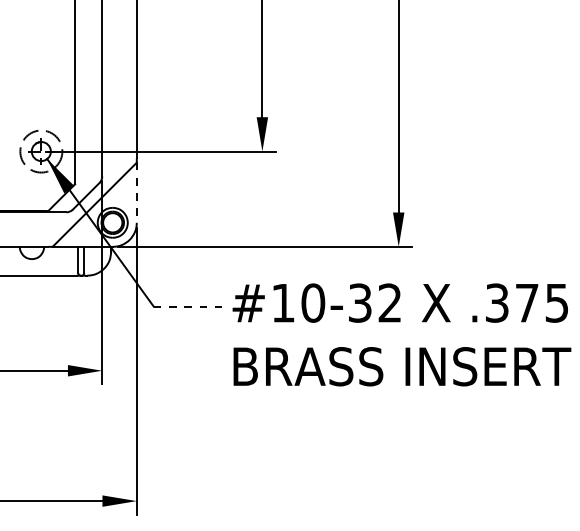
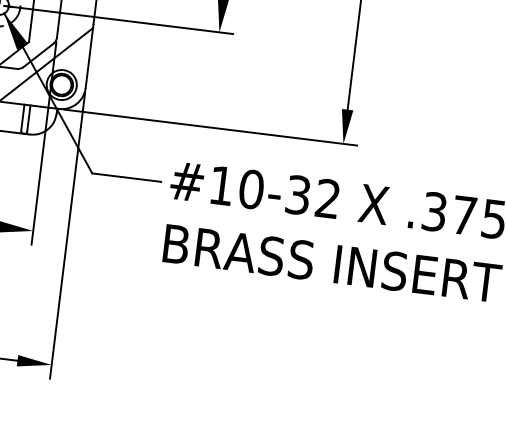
line: (136, 193) -> (88, 58), dashed -> solid
line: (188, 306) -> (126, 177), dashed -> solid

